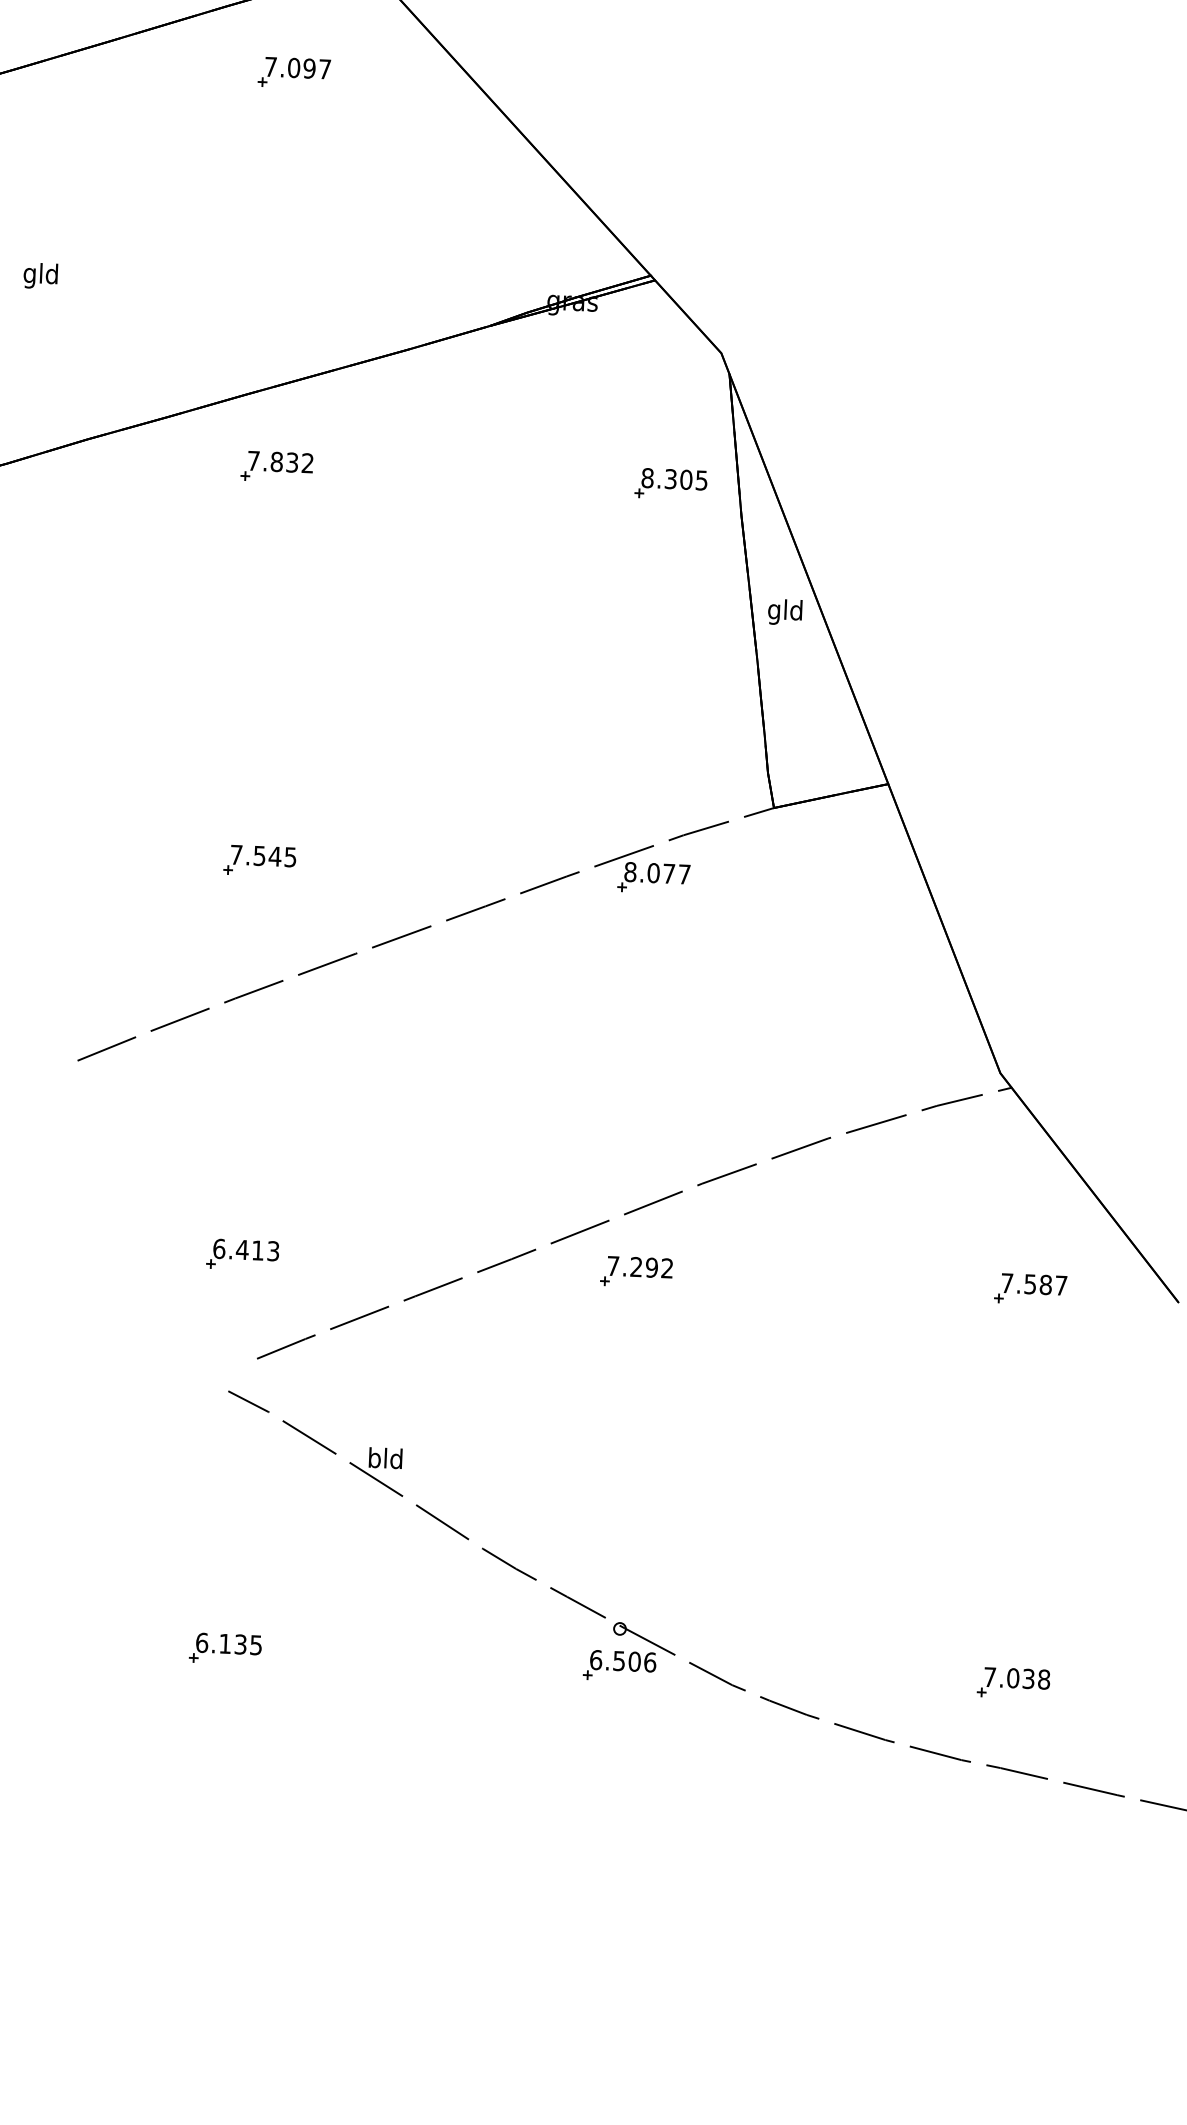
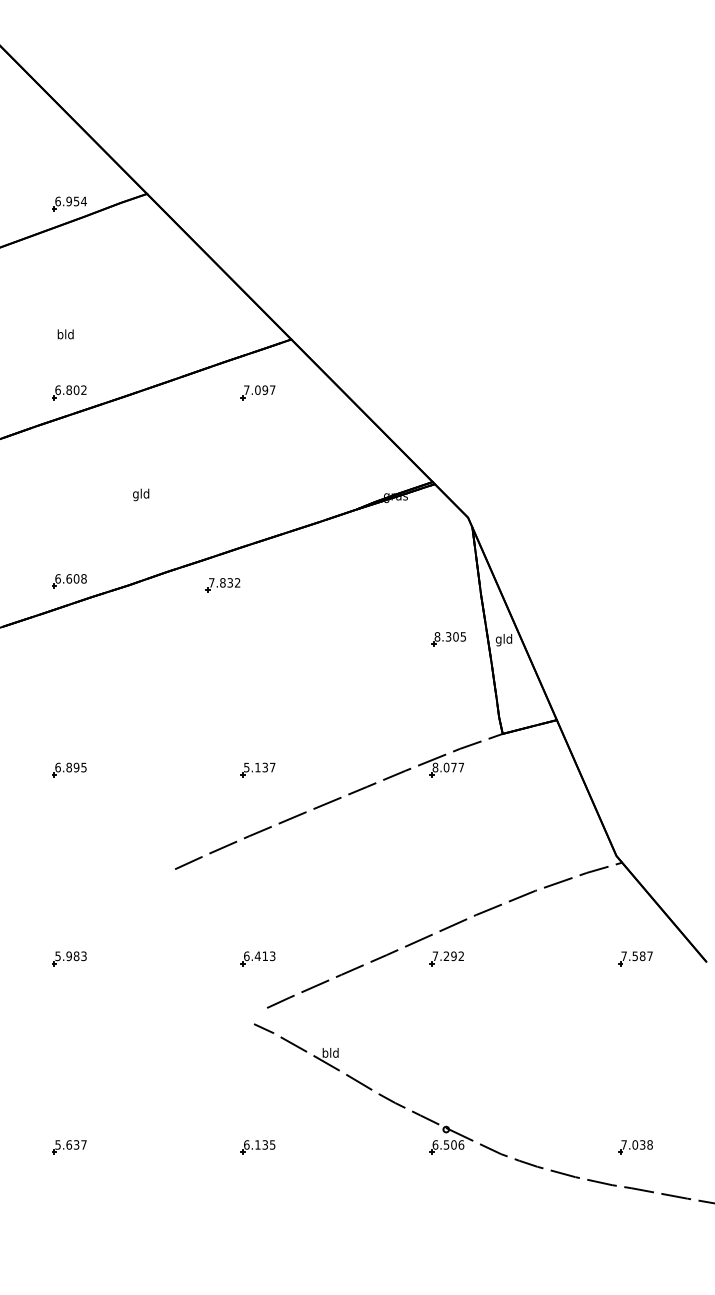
part: (275, 467) -> (222, 585), moved
part: (670, 484) -> (448, 639), moved
text: (263, 855) -> (259, 767), 7.545 -> 5.137

